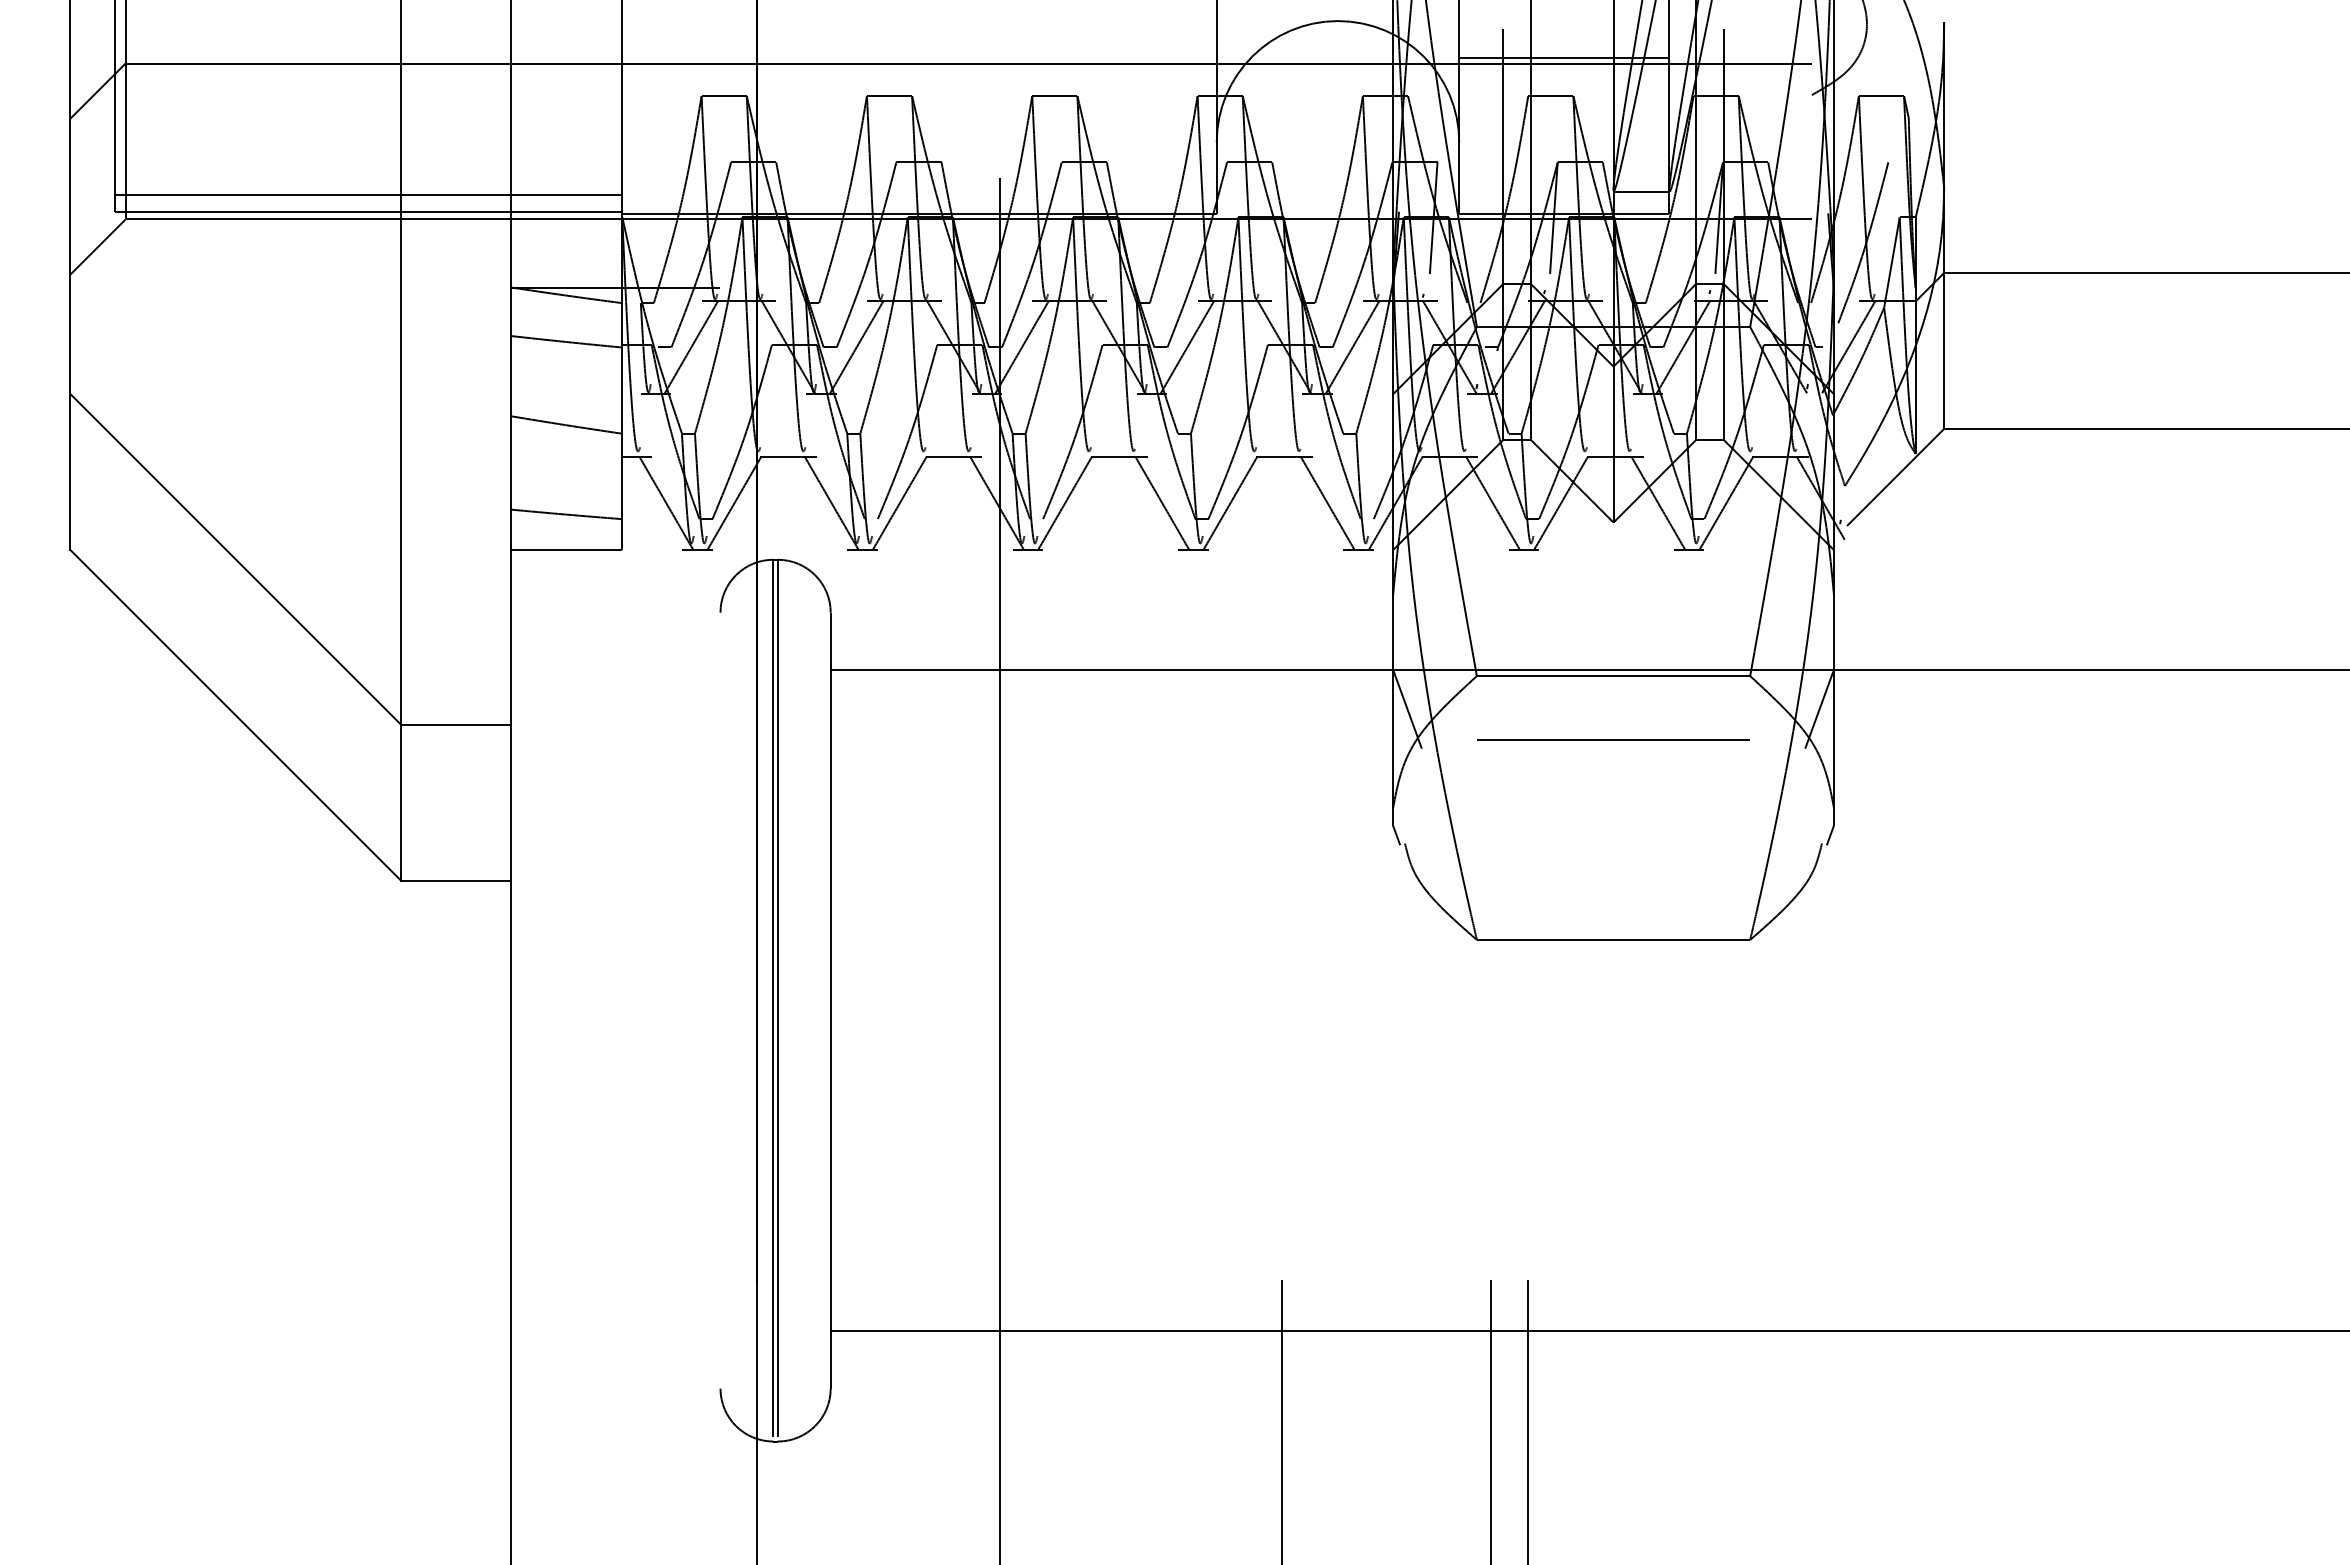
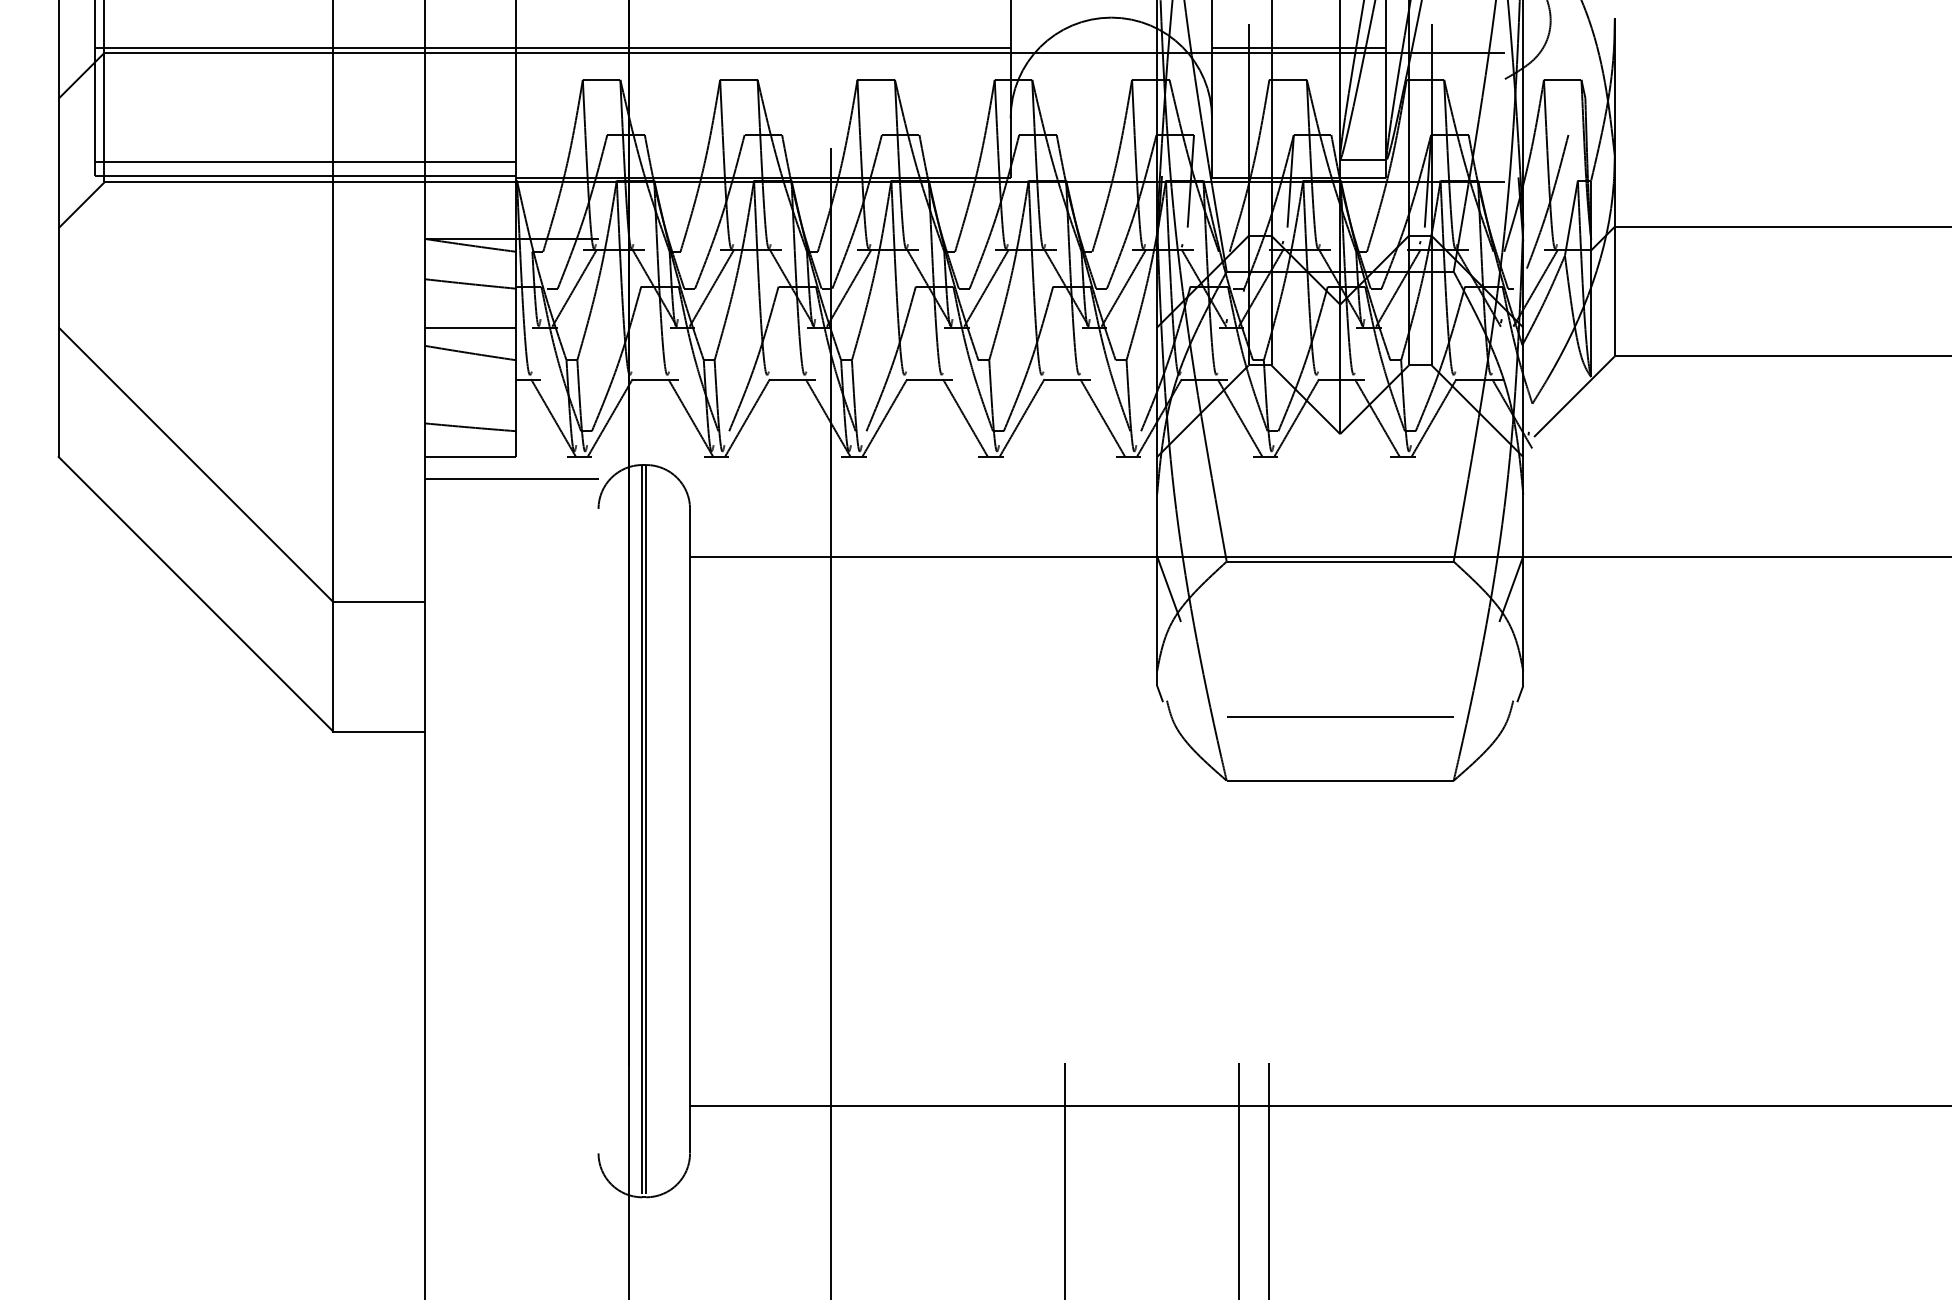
line: (665, 58) -> (552, 48), added
line: (566, 394) -> (470, 327), added
line: (615, 576) -> (511, 478), added
line: (1613, 739) -> (1340, 717), moved

